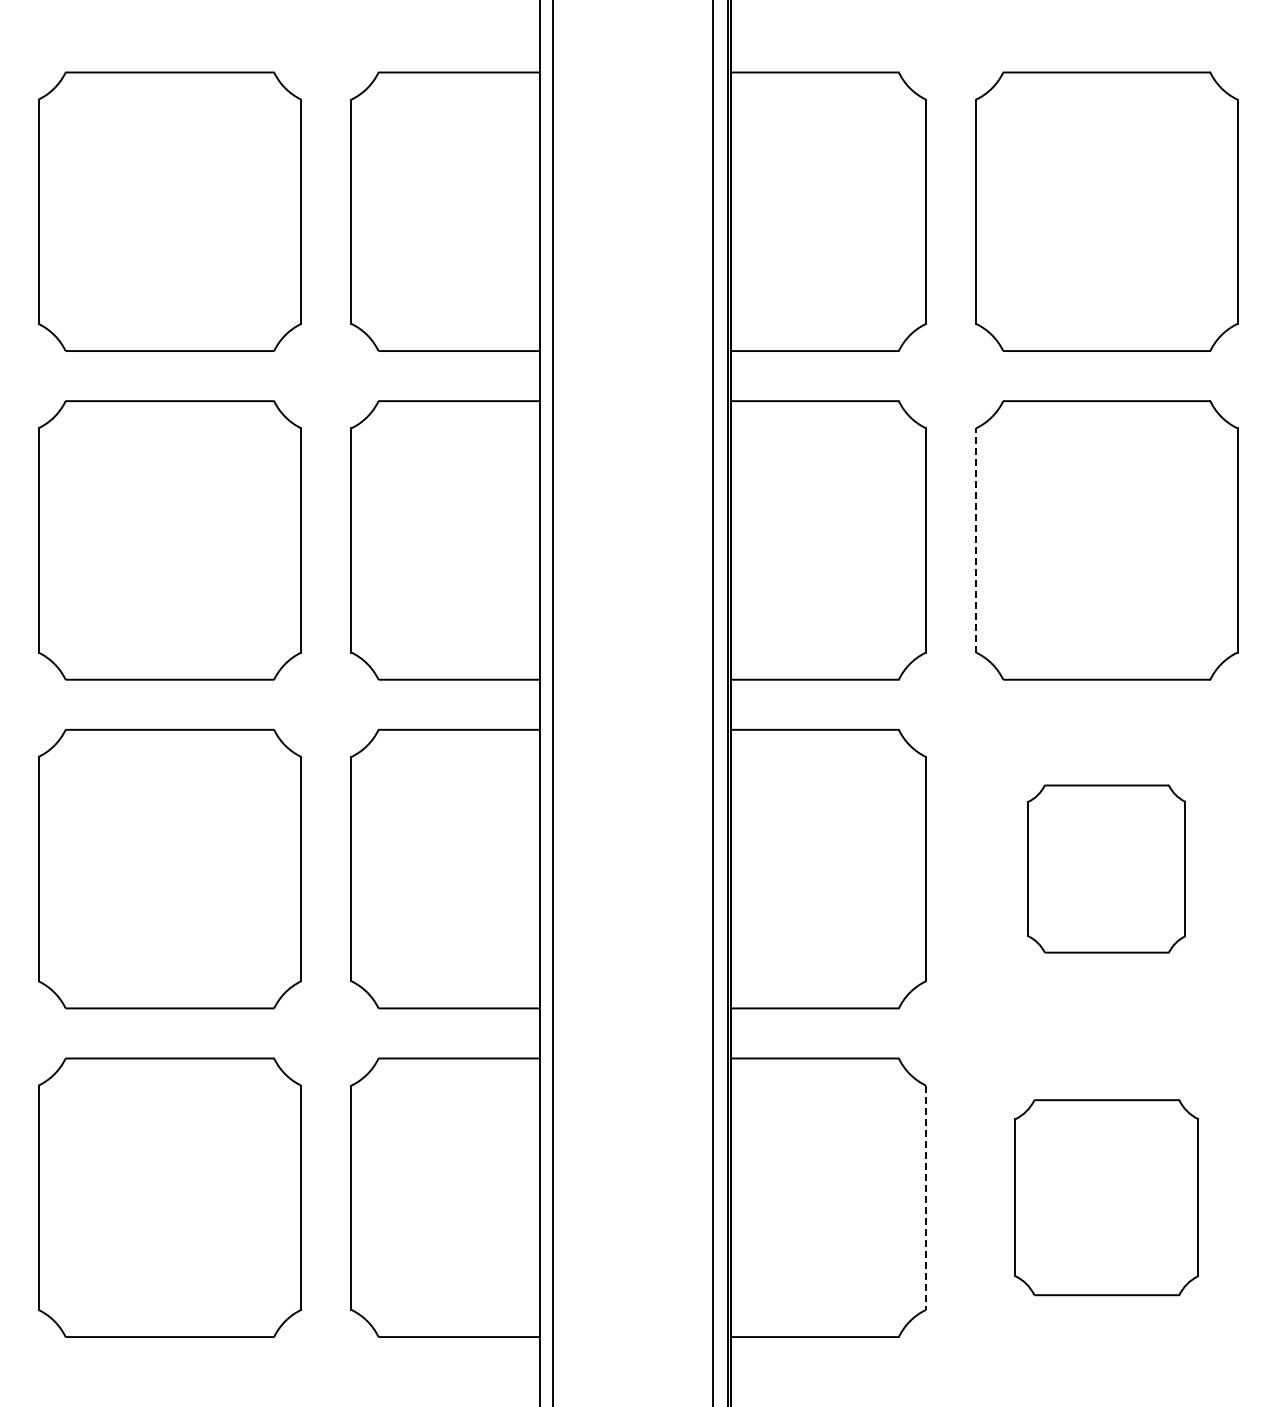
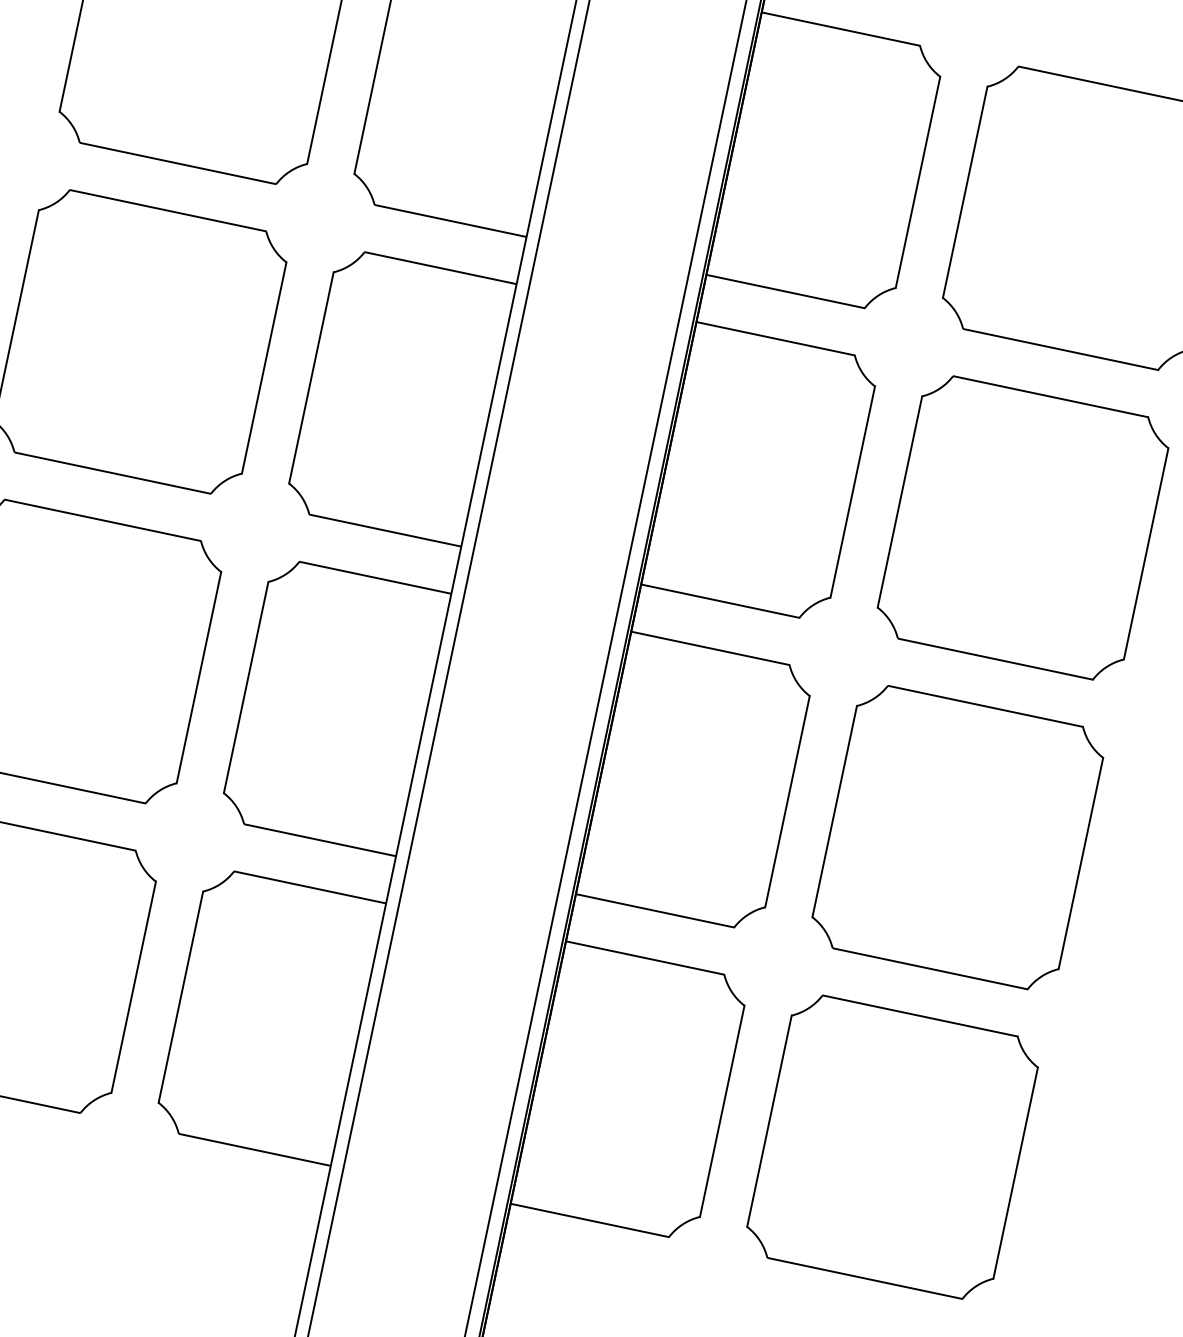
line: (976, 539) -> (900, 501), dashed -> solid
part: (1106, 868) -> (957, 836), size x1.67
part: (1106, 1197) -> (892, 1146), size x1.43
line: (926, 1198) -> (722, 1112), dashed -> solid

